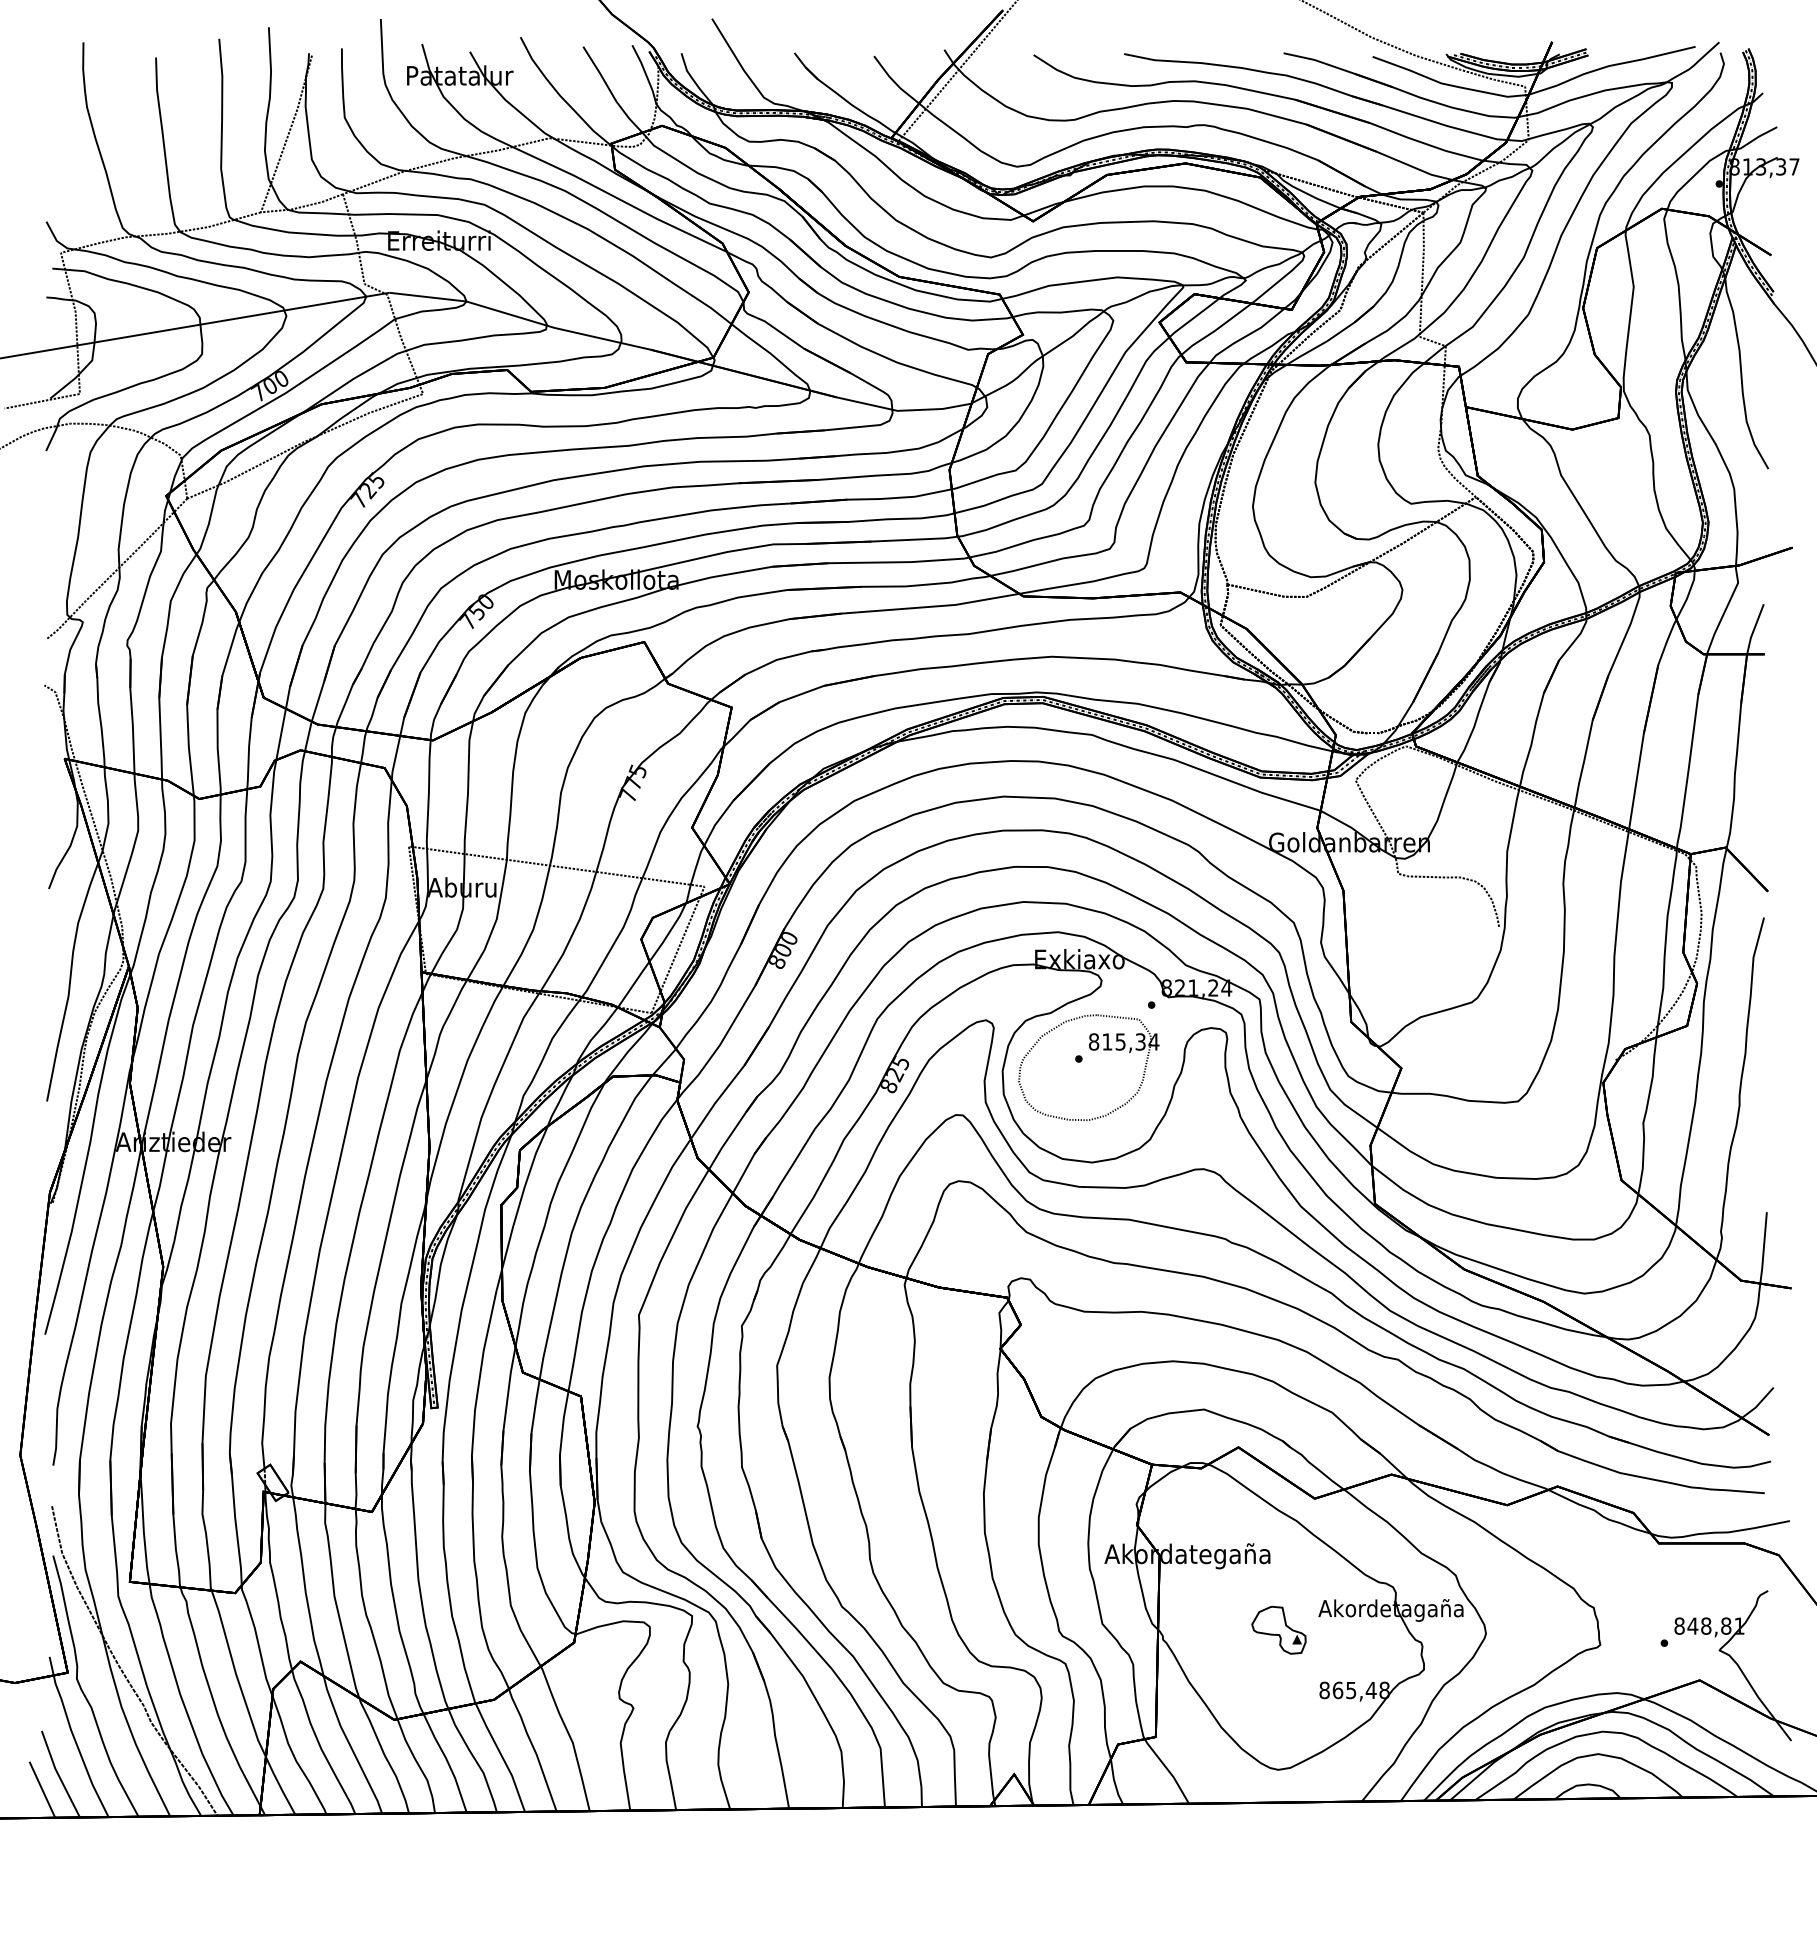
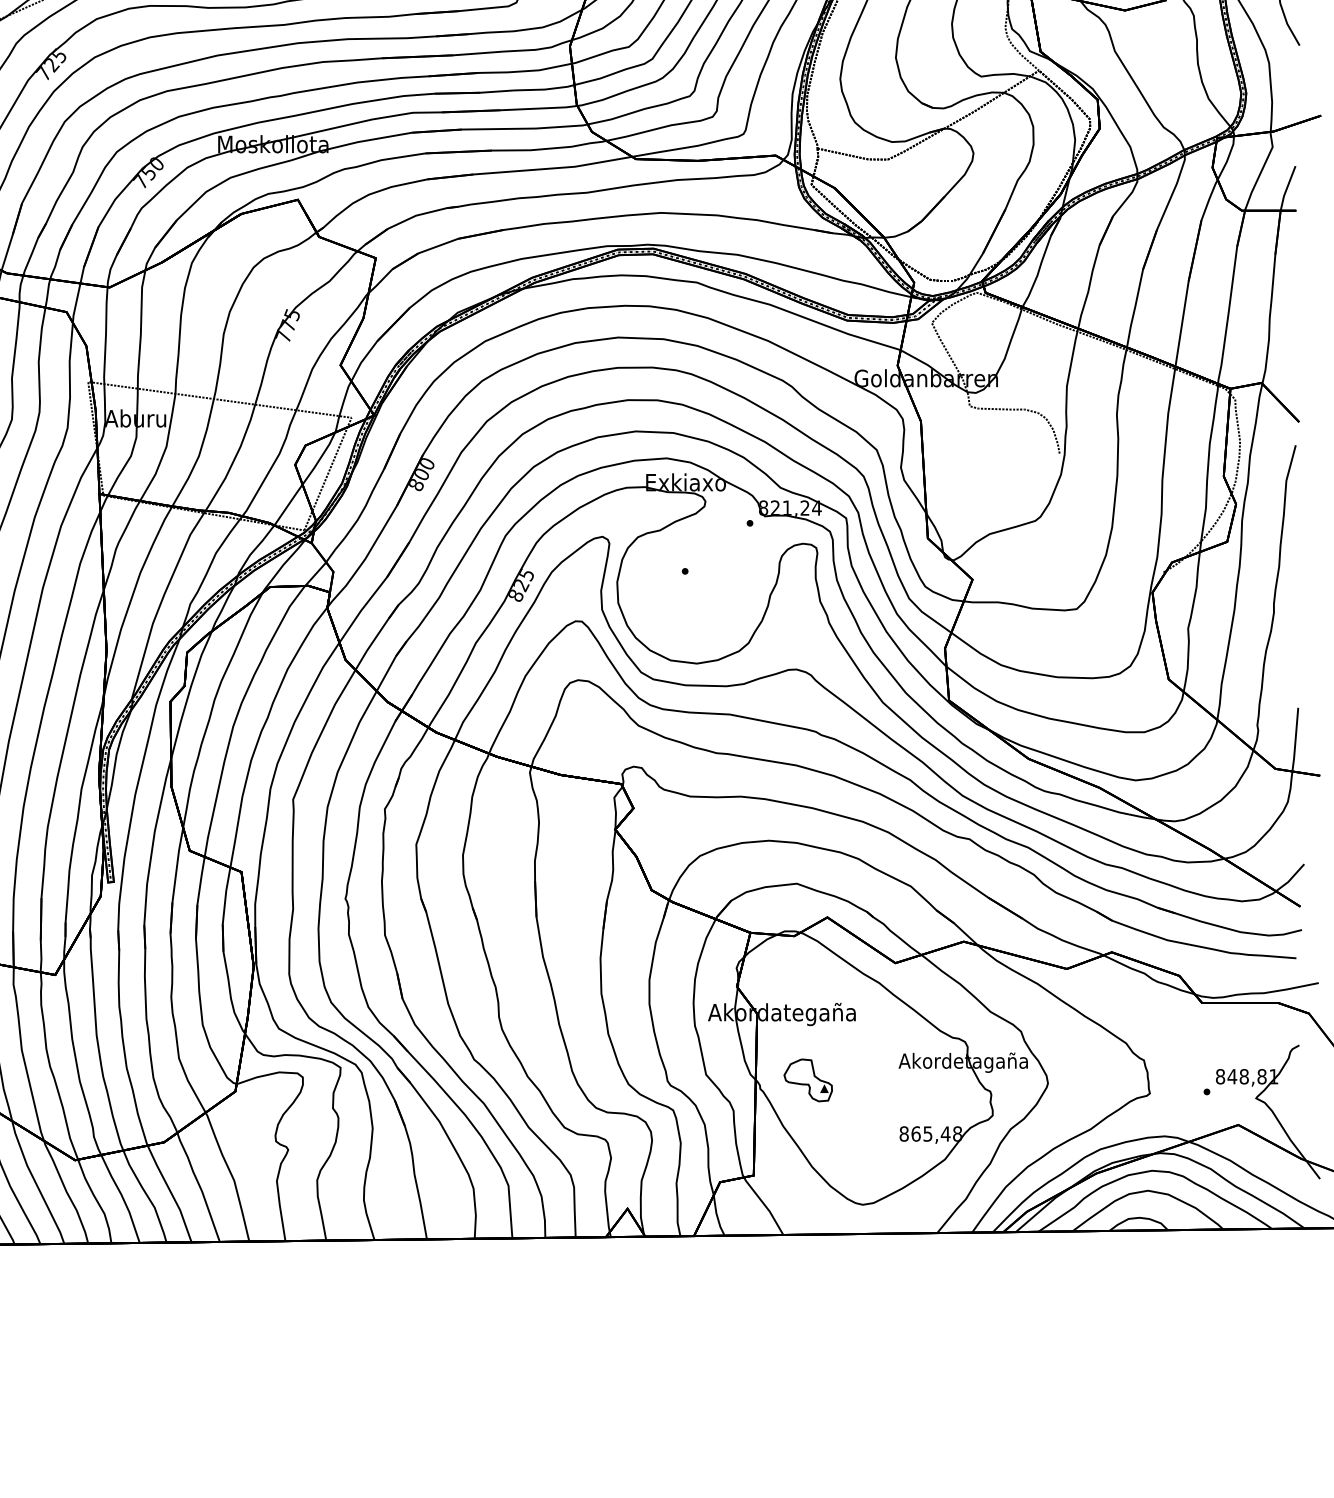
part: (1091, 1050) -> (696, 563), removed
part: (1278, 1629) -> (807, 1079), moved

